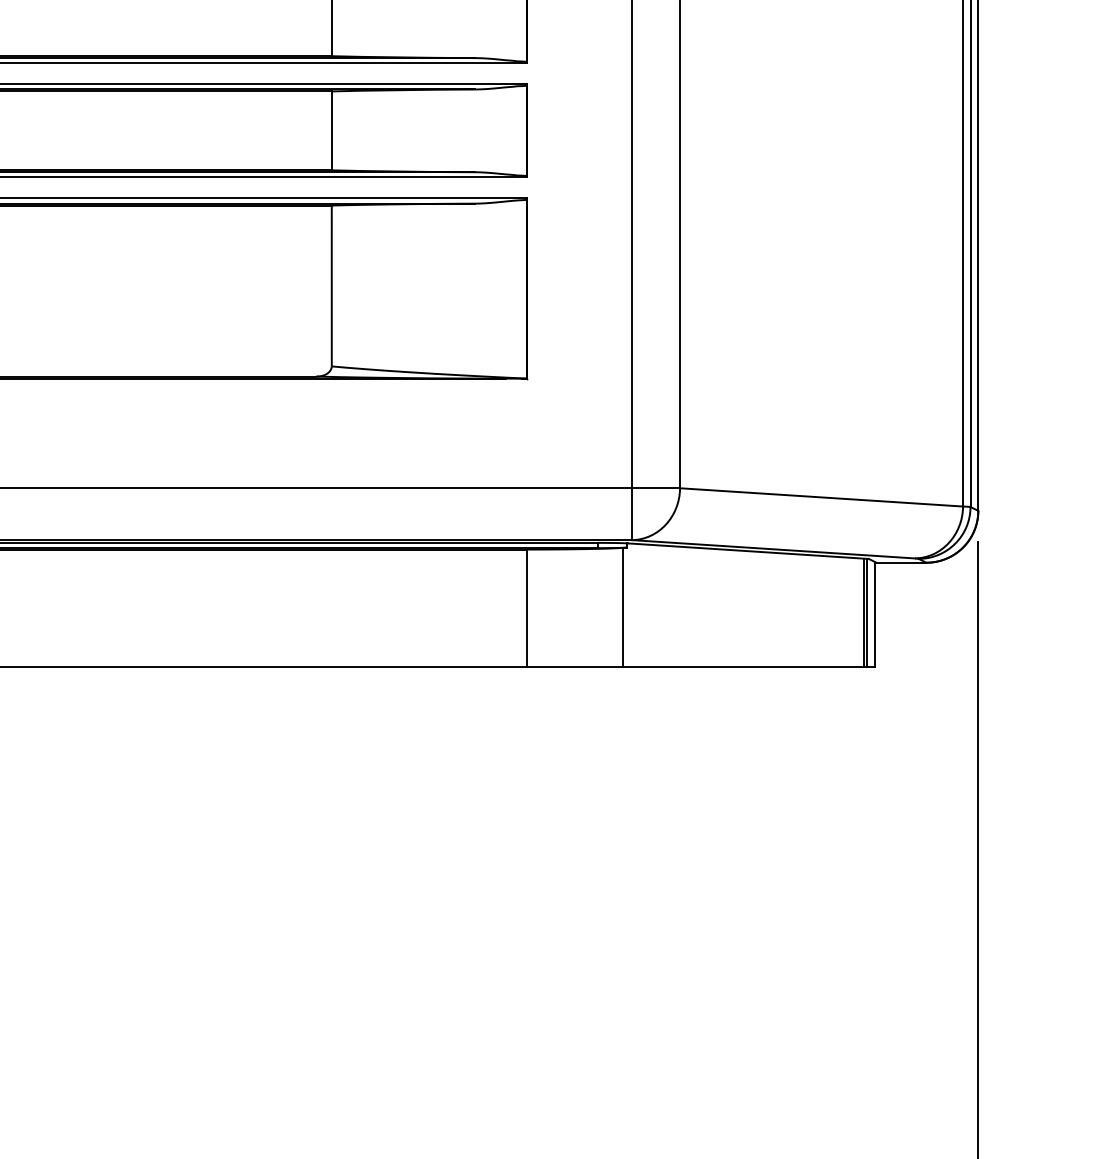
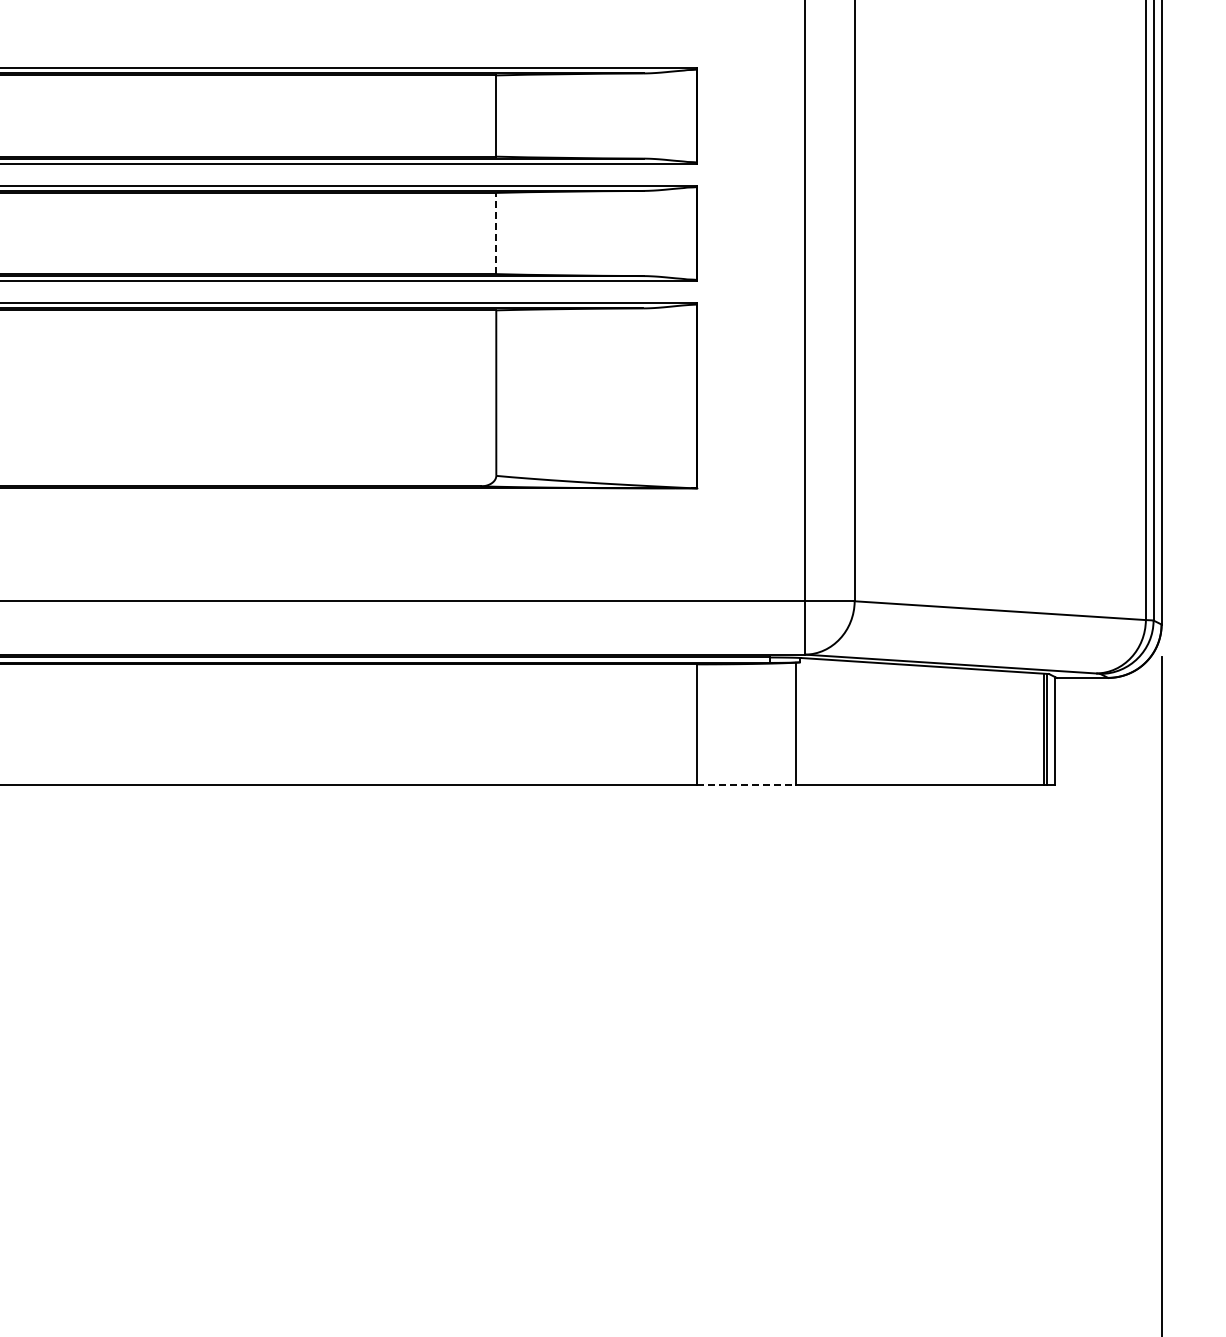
line: (331, 130) -> (496, 233), solid -> dashed
line: (574, 666) -> (746, 784), solid -> dashed

